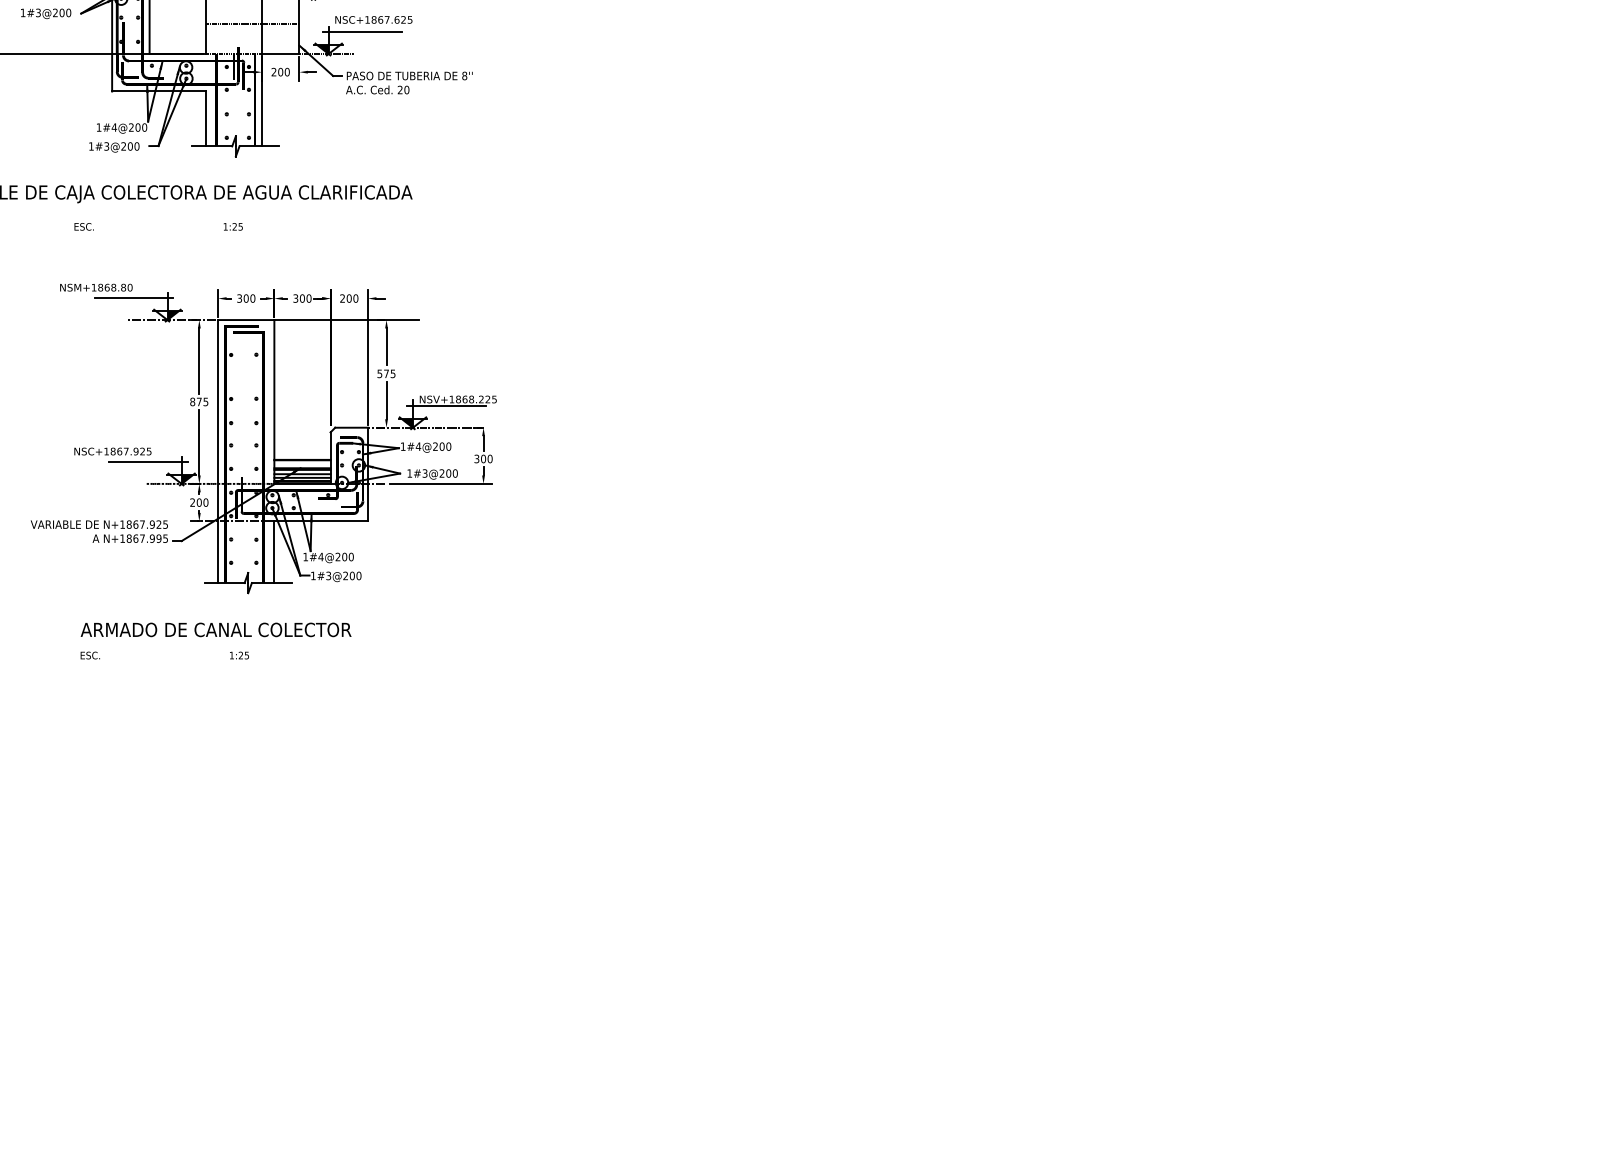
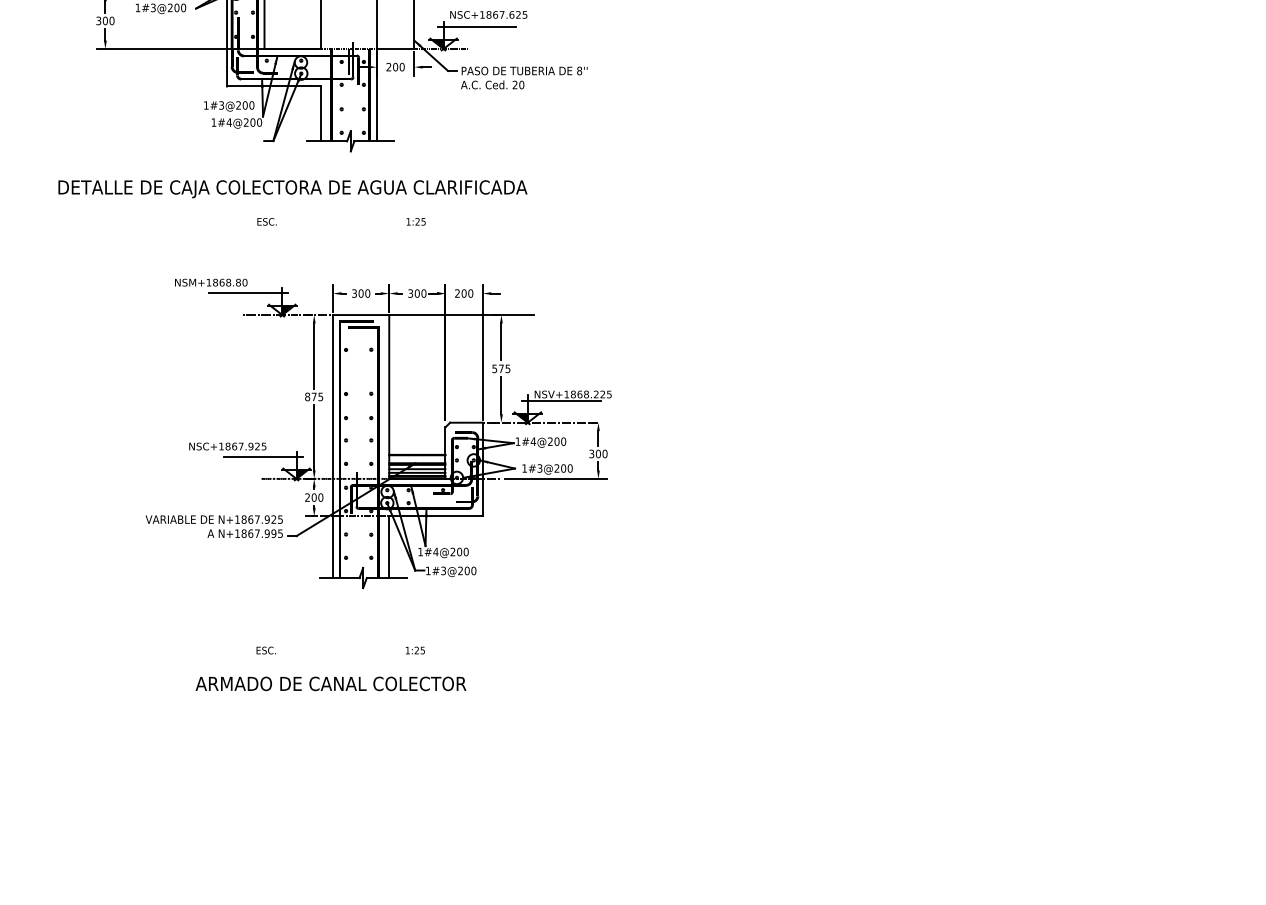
line: (252, 23) -> (367, 18), removed
text: (114, 147) -> (229, 106), moved
text: (158, 226) -> (341, 221), moved
text: (215, 629) -> (330, 683), moved
text: (164, 655) -> (340, 650), moved

